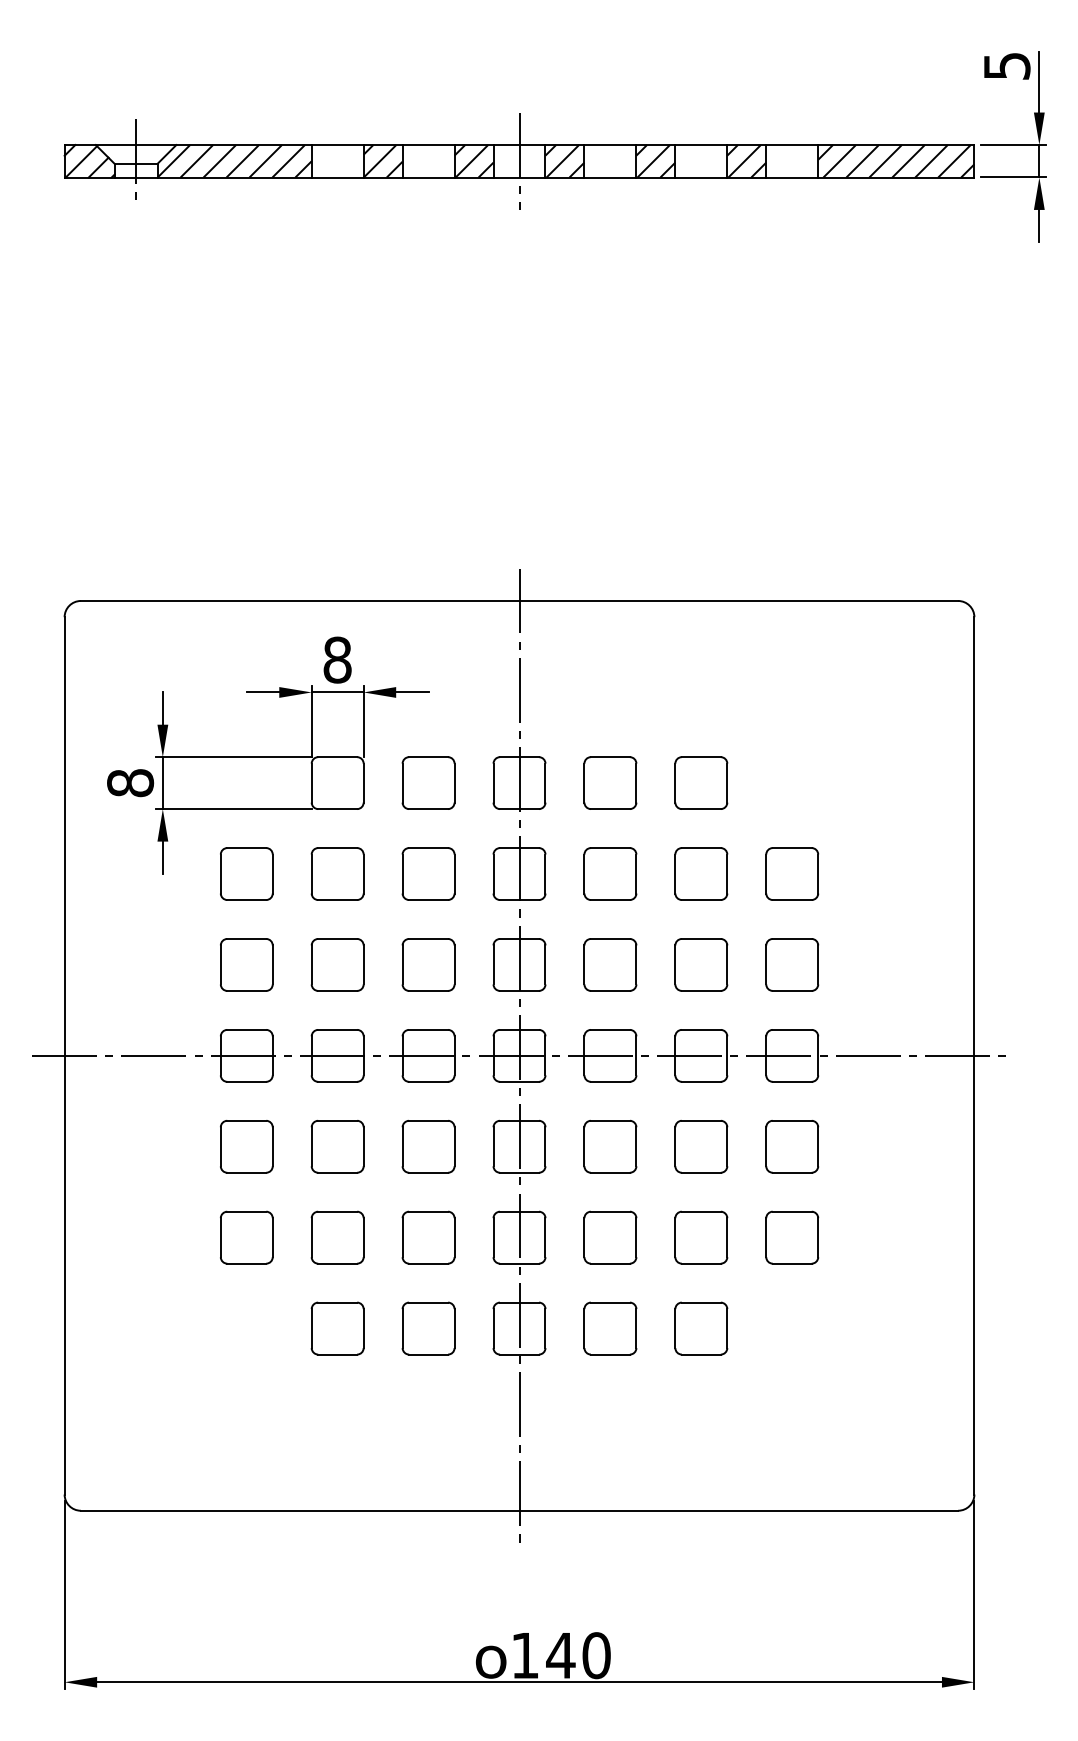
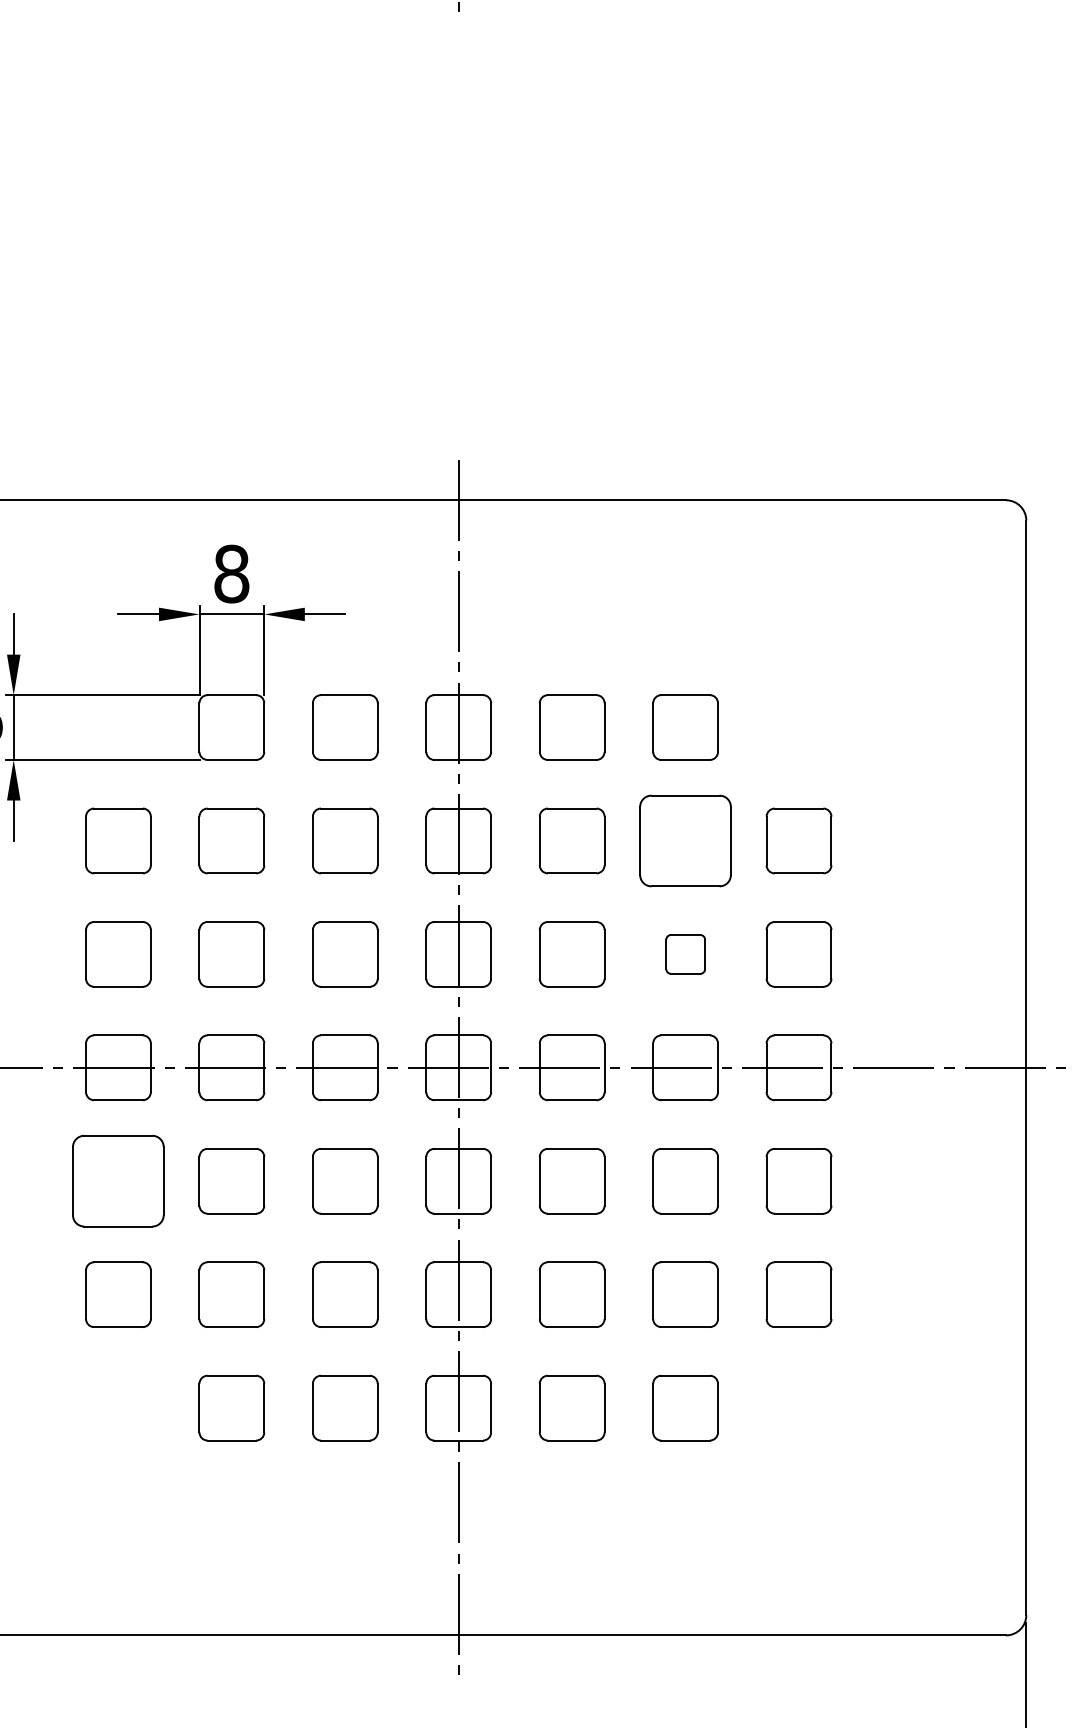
part: (701, 873) -> (685, 840), size x1.4
part: (701, 964) -> (685, 953), size x0.6
part: (246, 1146) -> (118, 1180), size x1.4

